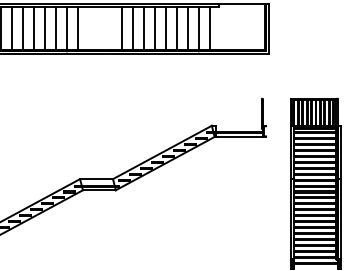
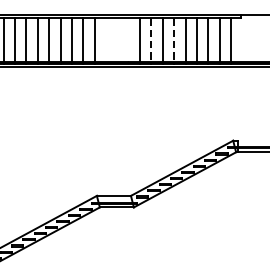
line: (132, 29) -> (151, 41), solid -> dashed
line: (154, 29) -> (173, 41), solid -> dashed

